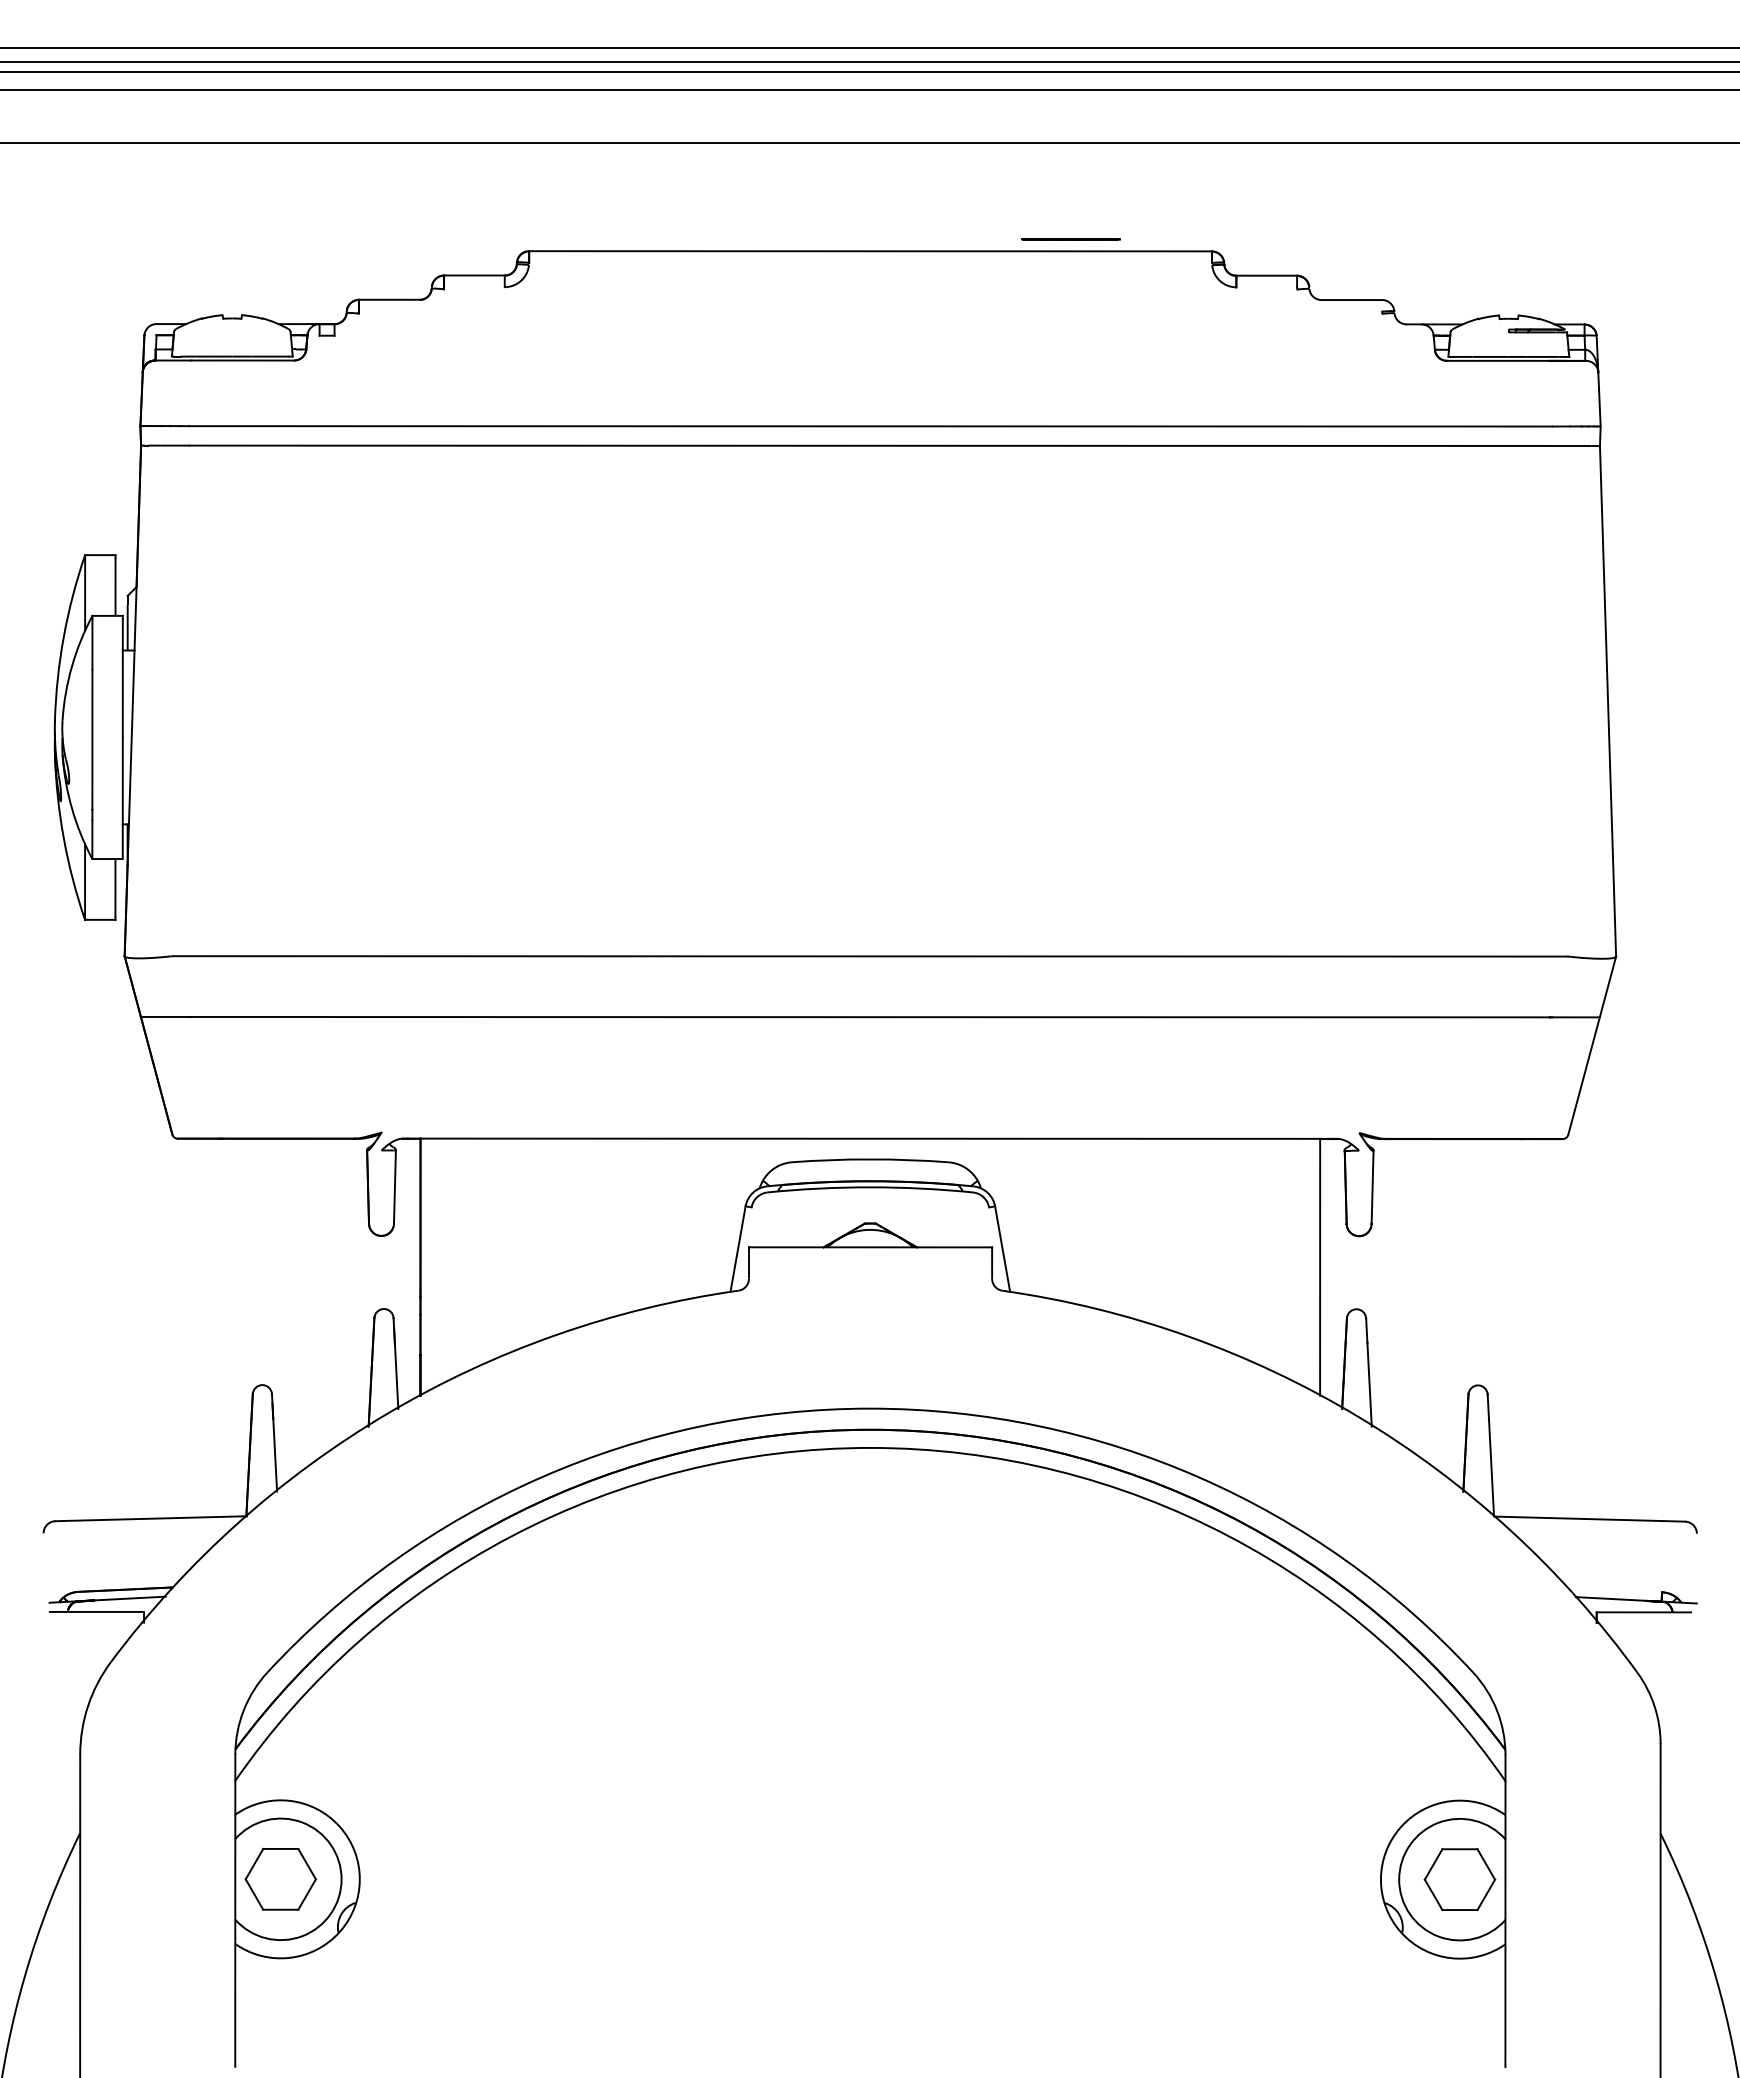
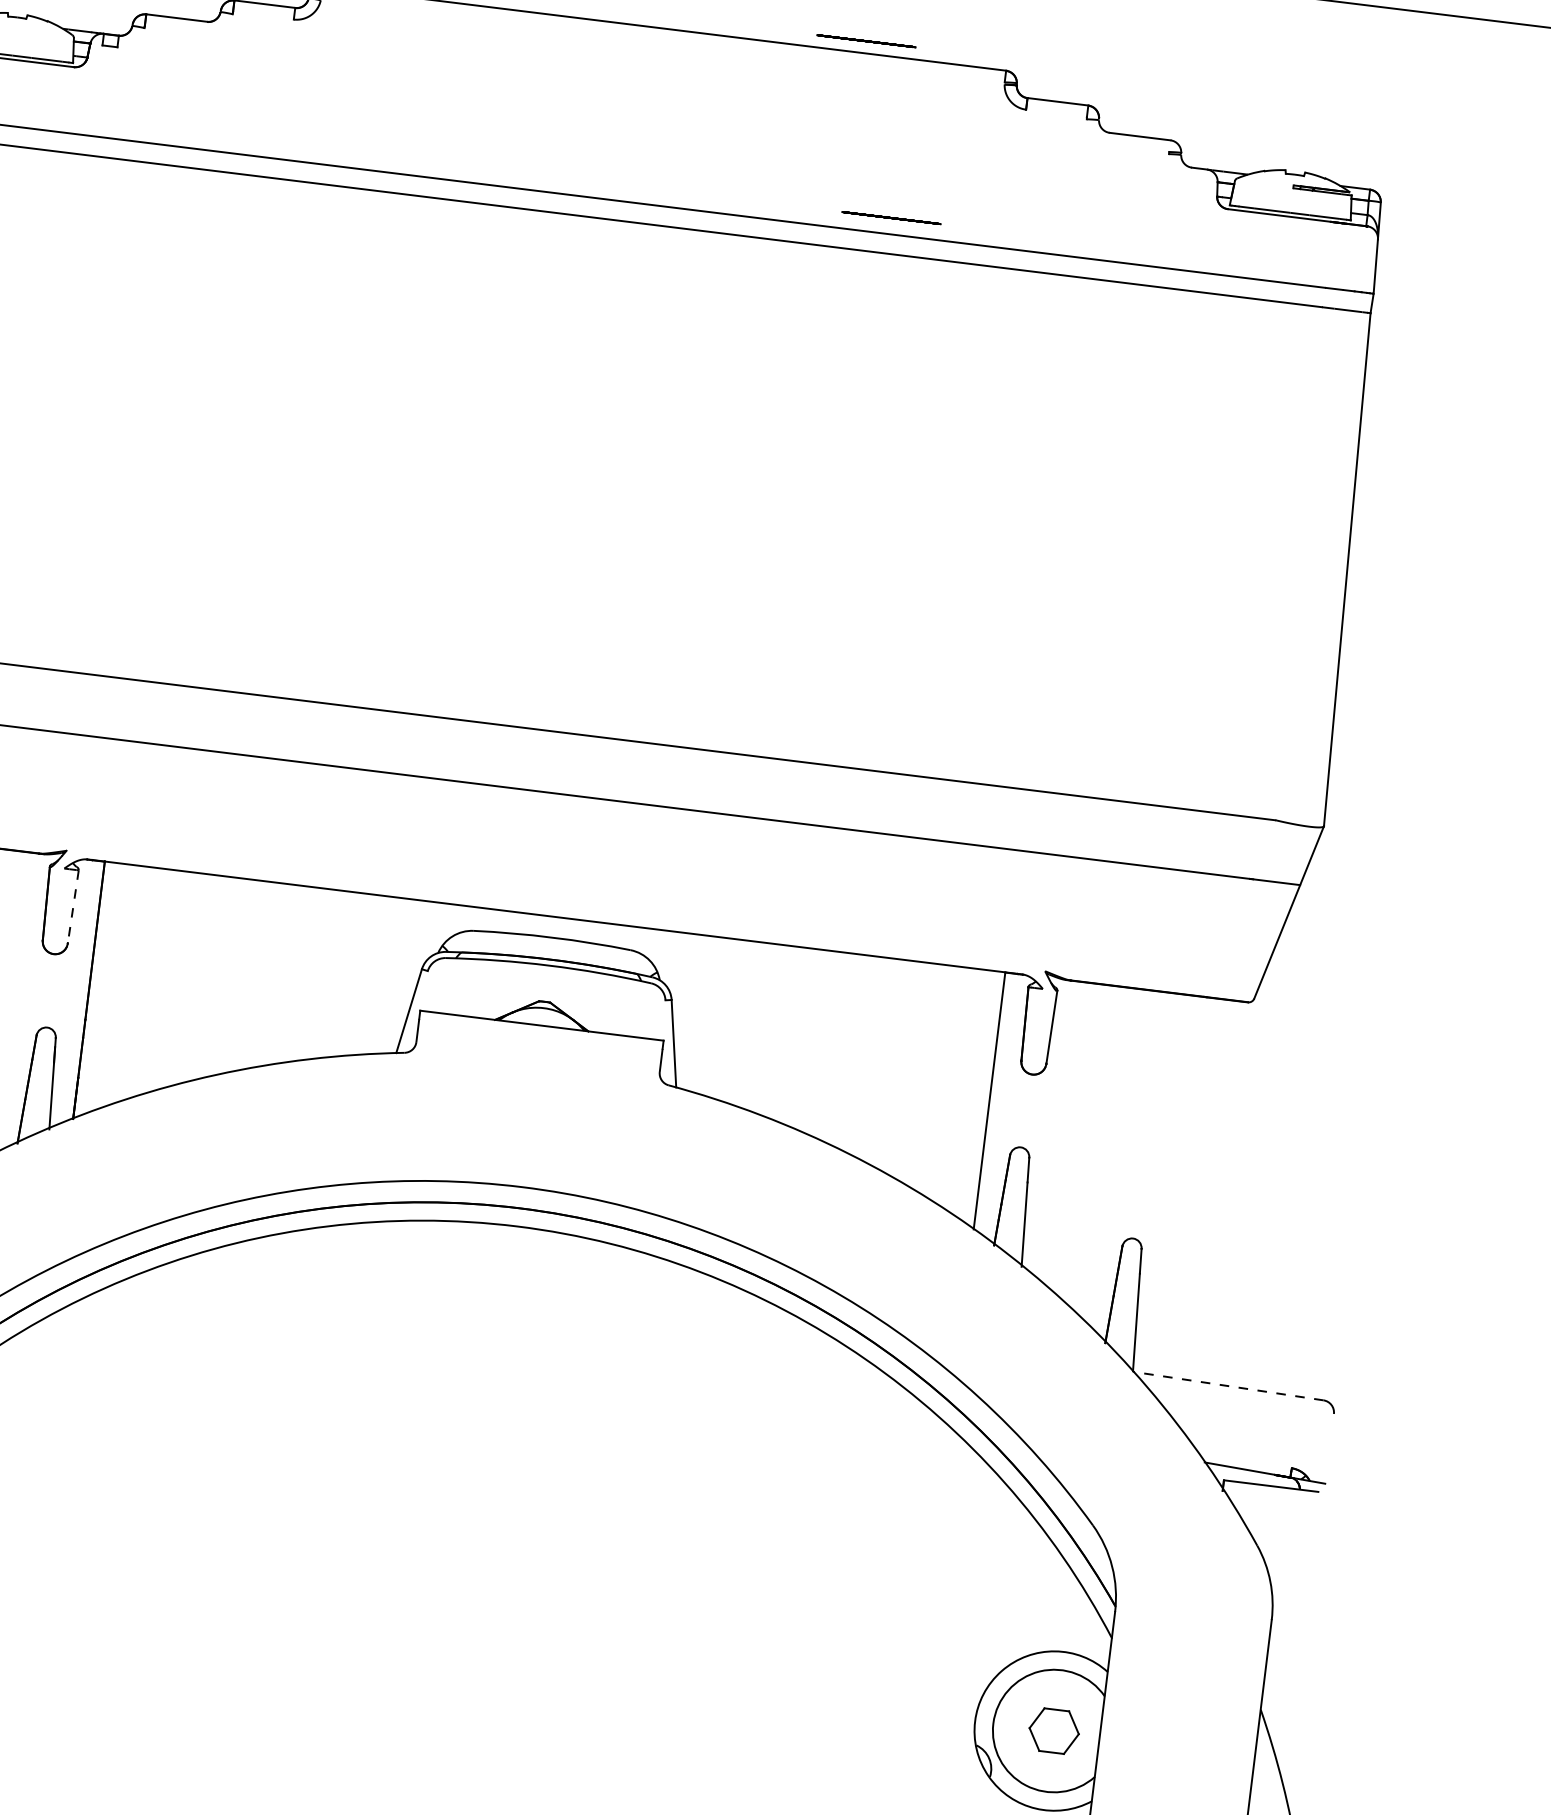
line: (1116, 410) -> (890, 218), added
line: (394, 1187) -> (72, 907), solid -> dashed
line: (1589, 1519) -> (1228, 1386), solid -> dashed
part: (1459, 1879) -> (1053, 1730), size x0.7

